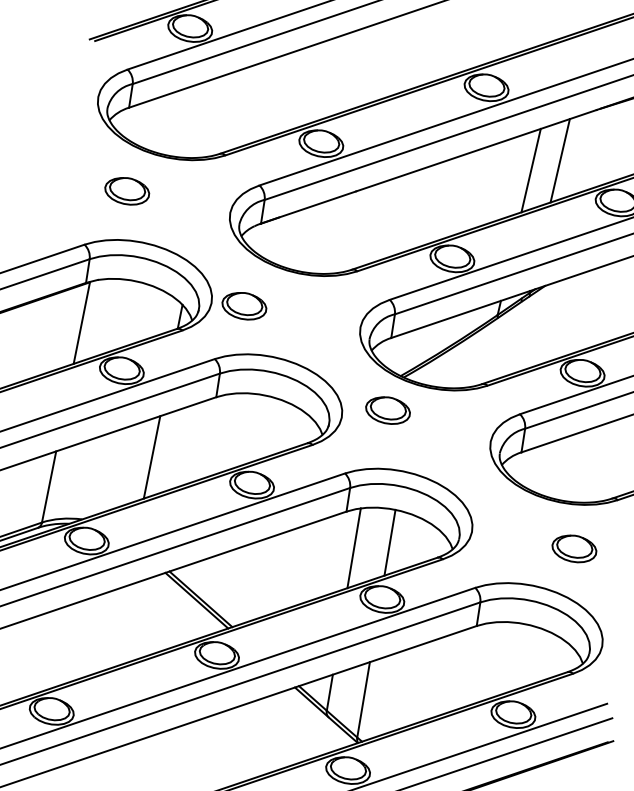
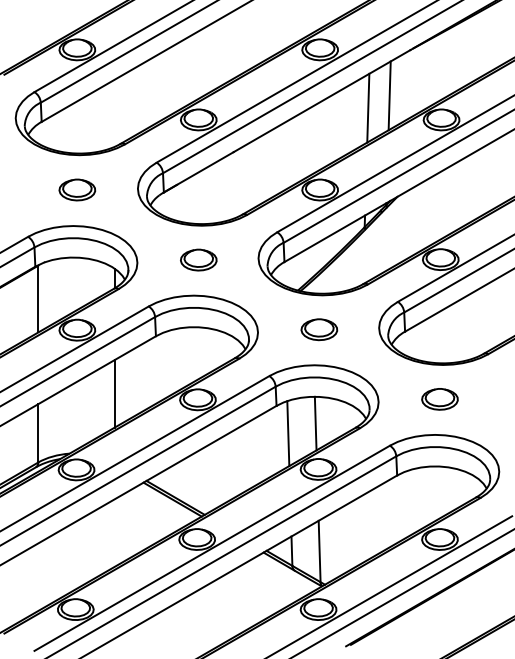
part: (127, 190) -> (77, 189), moved
part: (244, 305) -> (198, 259), moved
part: (388, 410) -> (319, 329), moved
part: (573, 548) -> (439, 399), moved

